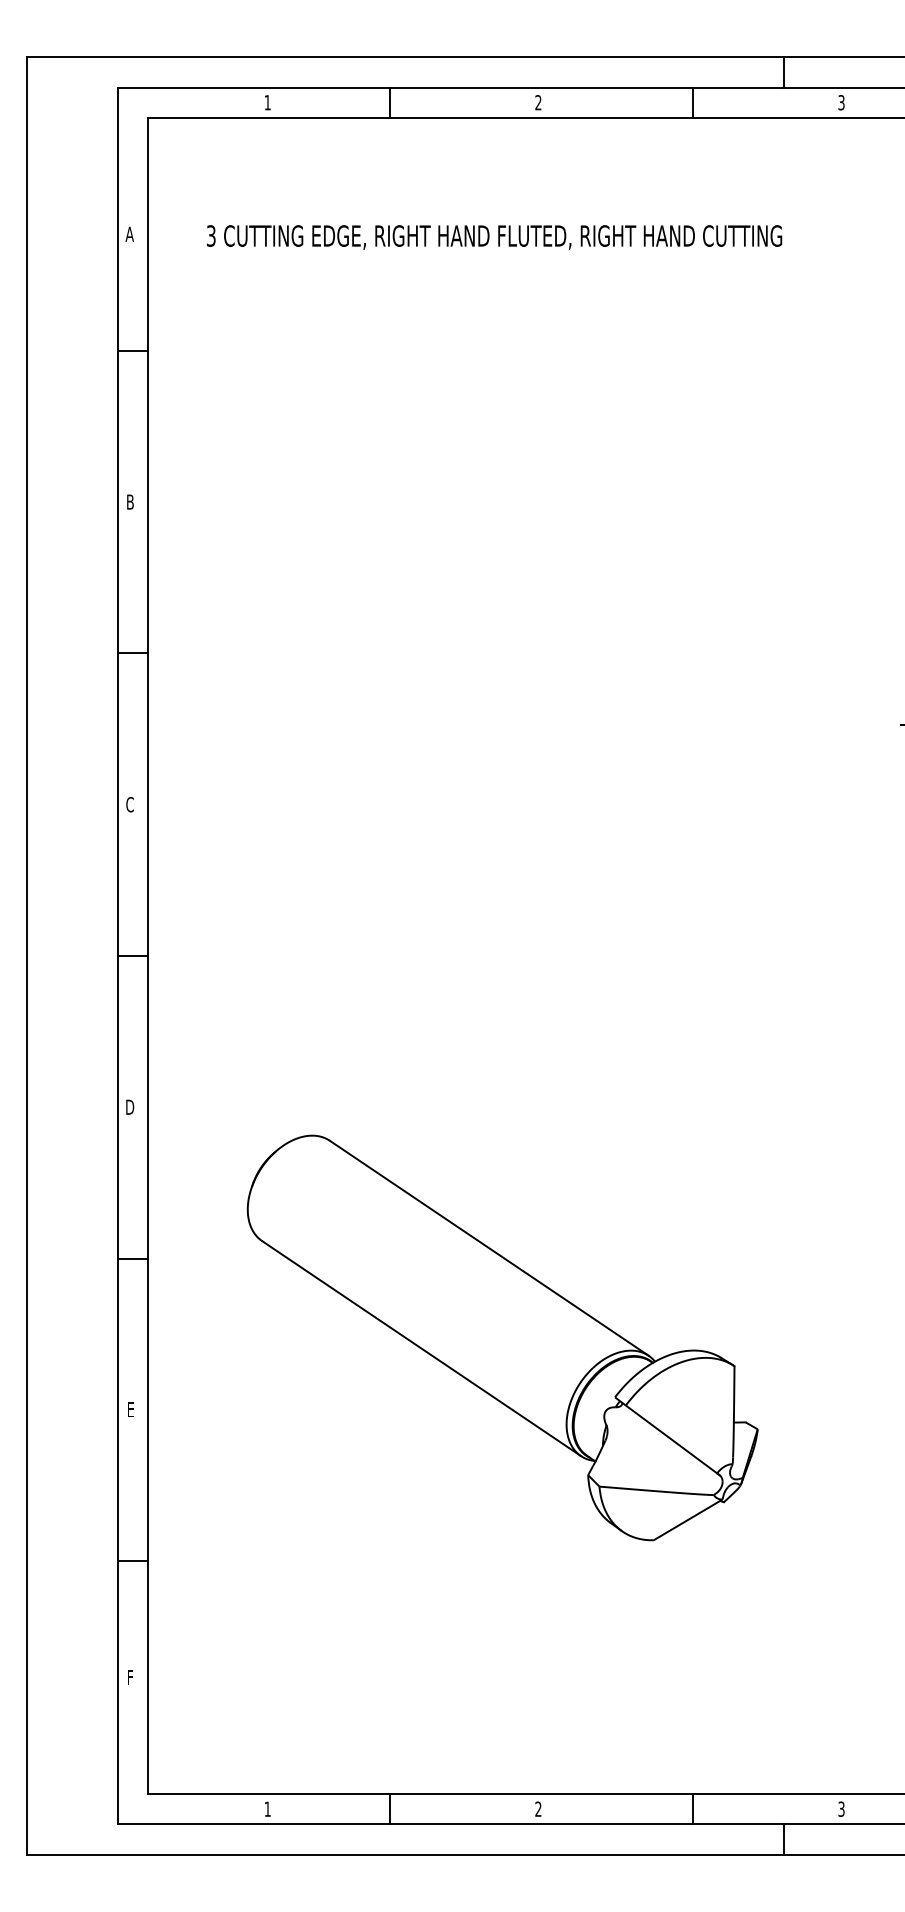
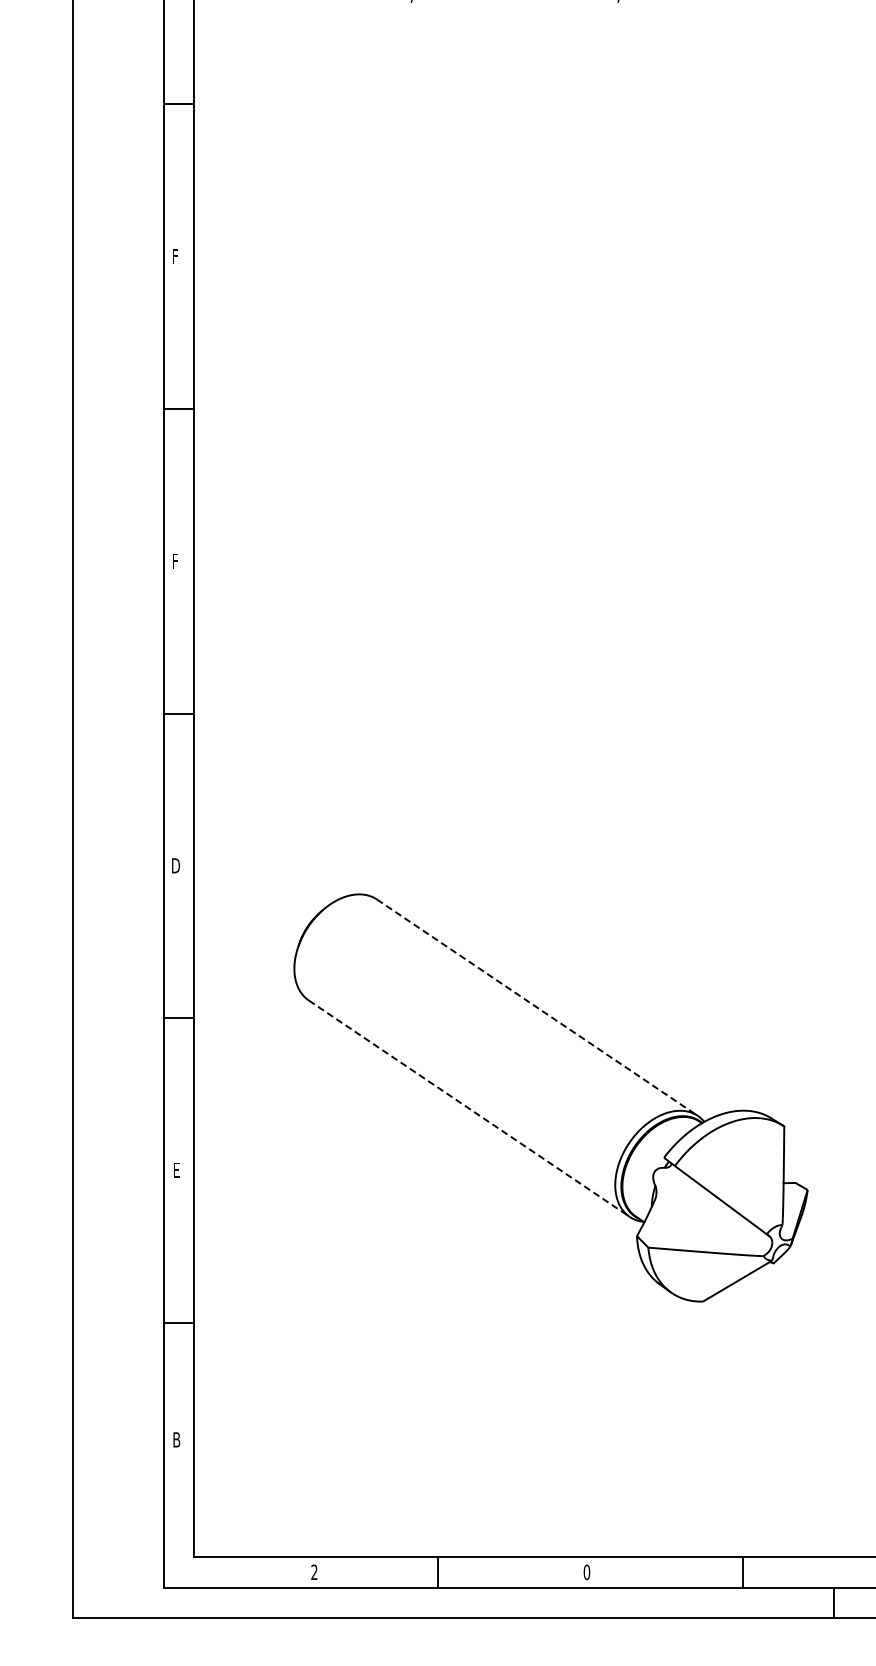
text: (130, 501) -> (176, 256), B -> F
text: (129, 804) -> (175, 561), C -> F
line: (489, 1248) -> (537, 1007), solid -> dashed
line: (422, 1348) -> (470, 1108), solid -> dashed
text: (130, 1677) -> (176, 1439), F -> B
text: (267, 1808) -> (314, 1571), 1 -> 2
text: (538, 1808) -> (586, 1571), 2 -> 0

